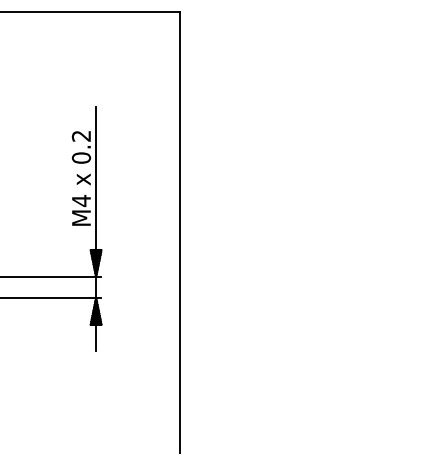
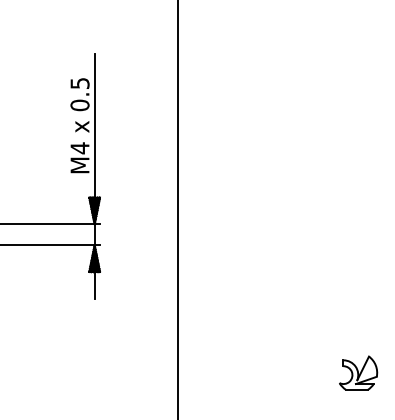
text: (81, 135) -> (80, 82), 0.2 -> 0.5
part: (359, 425) -> (358, 372), added

